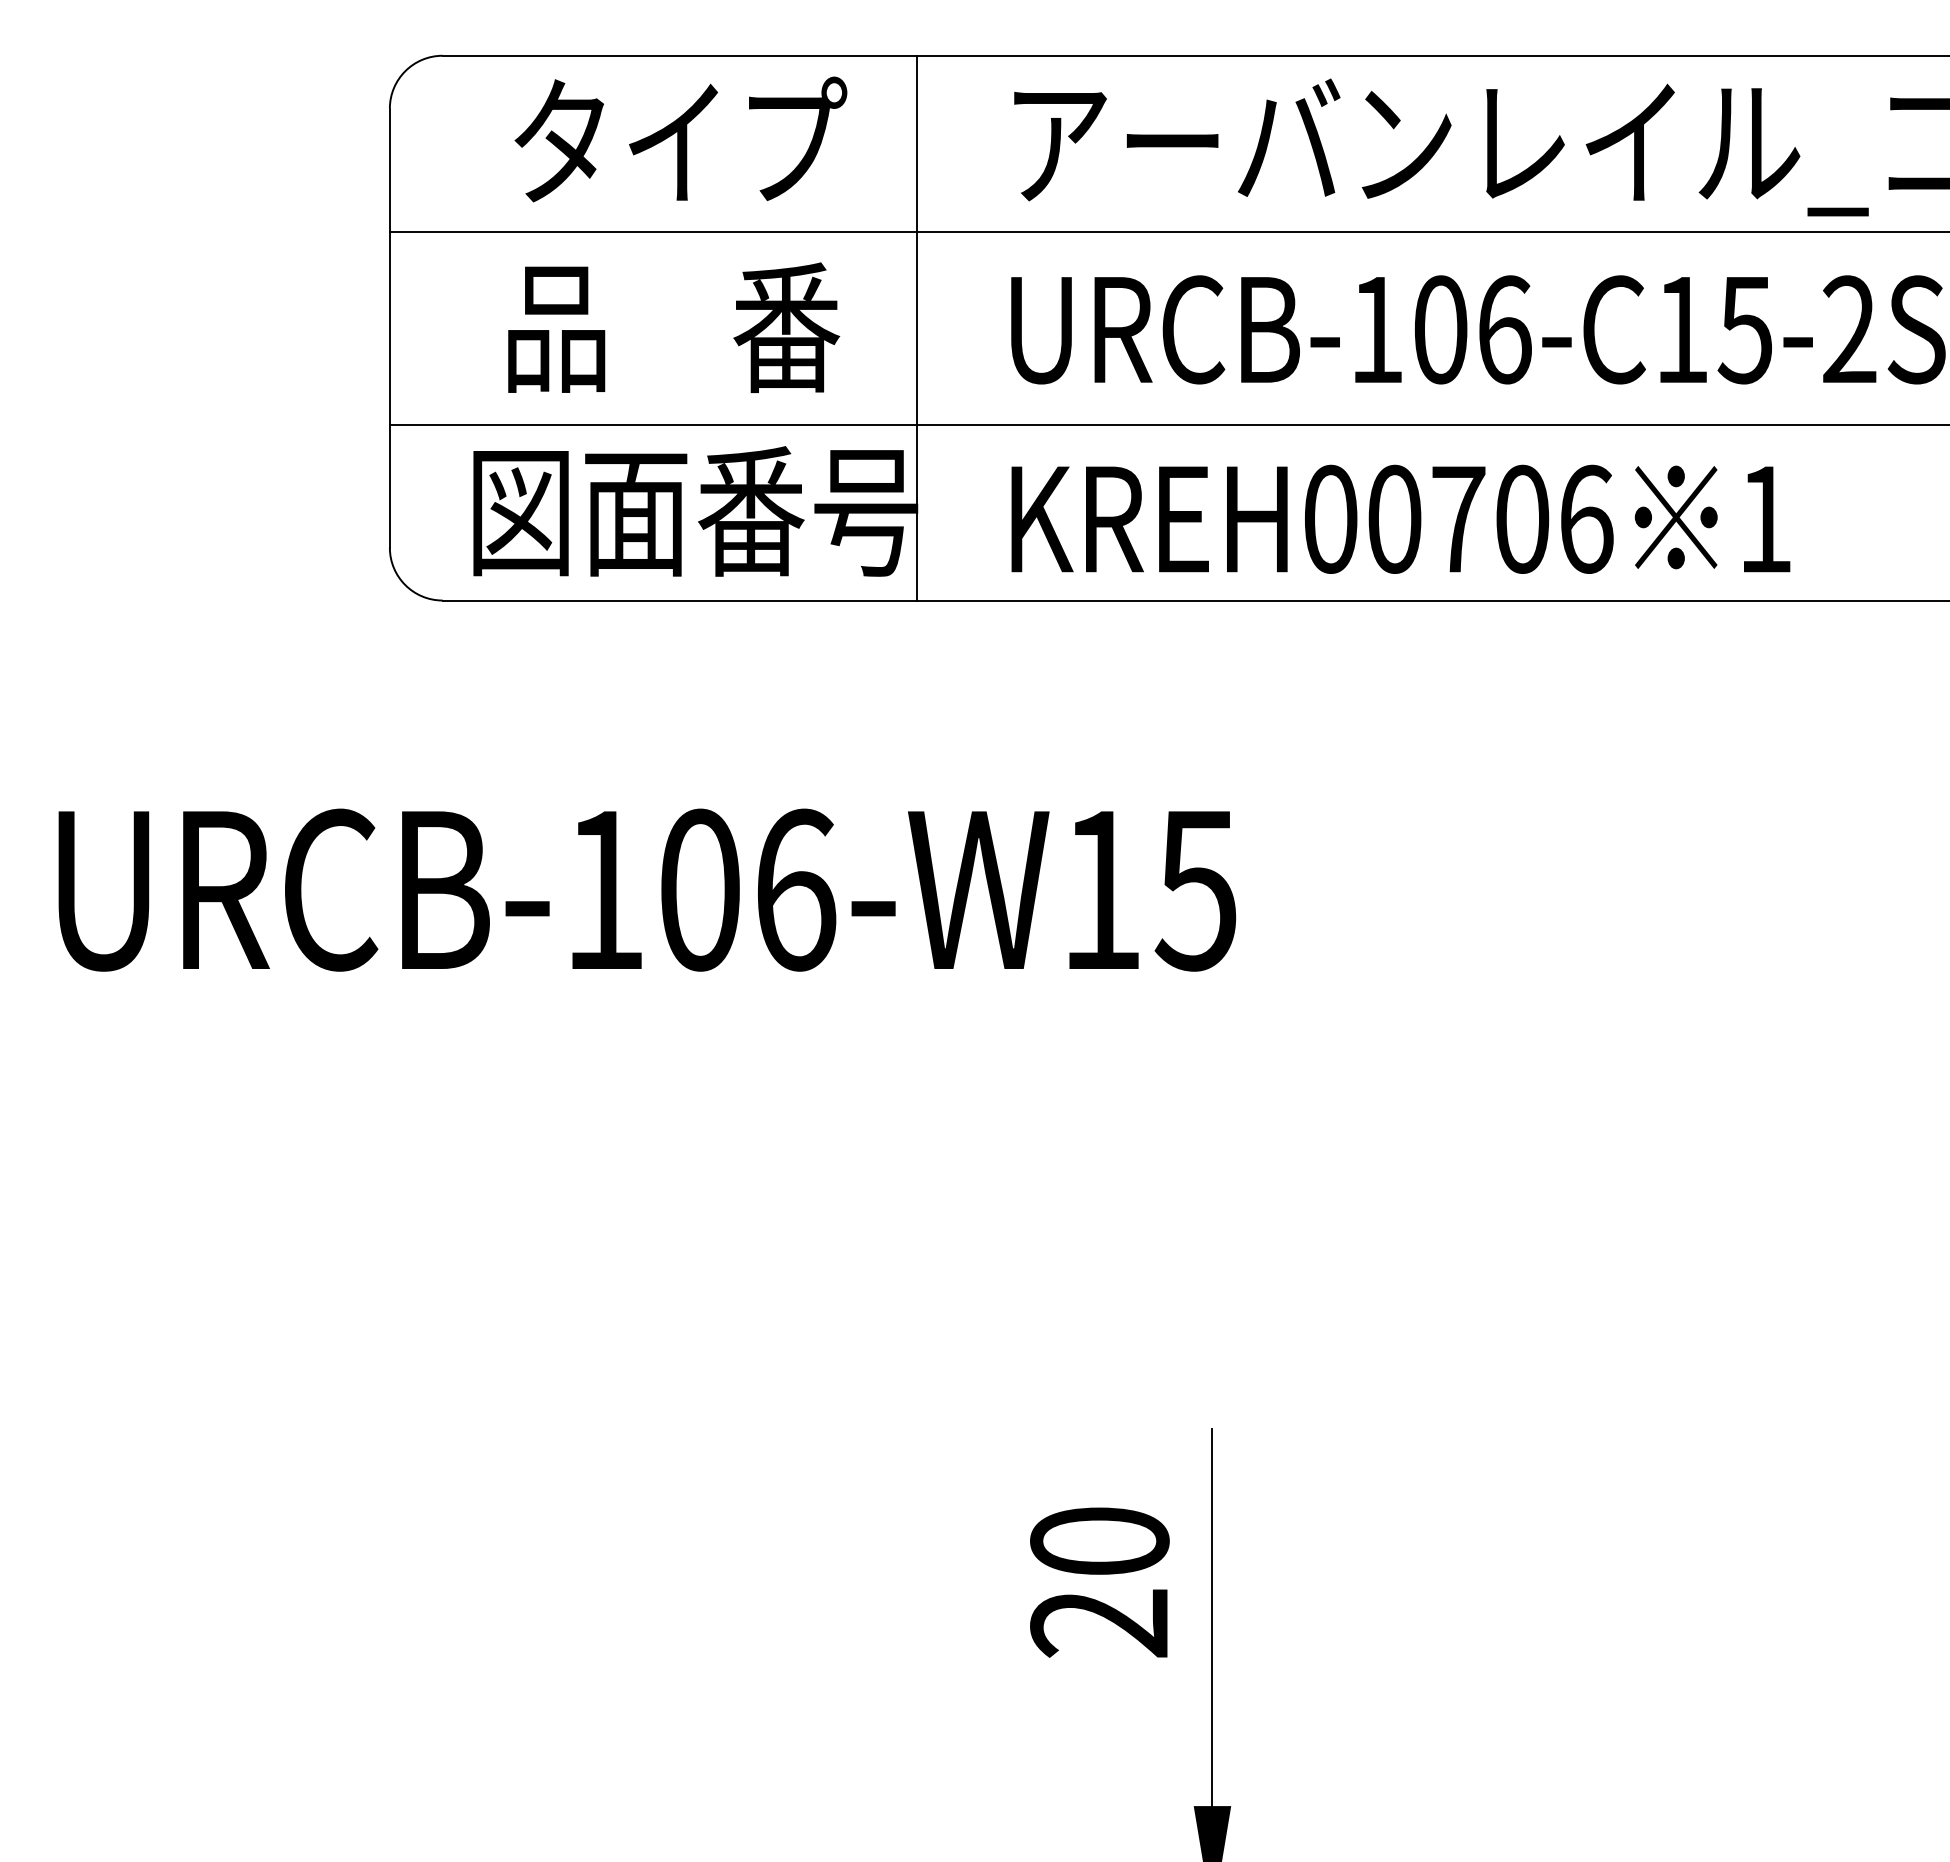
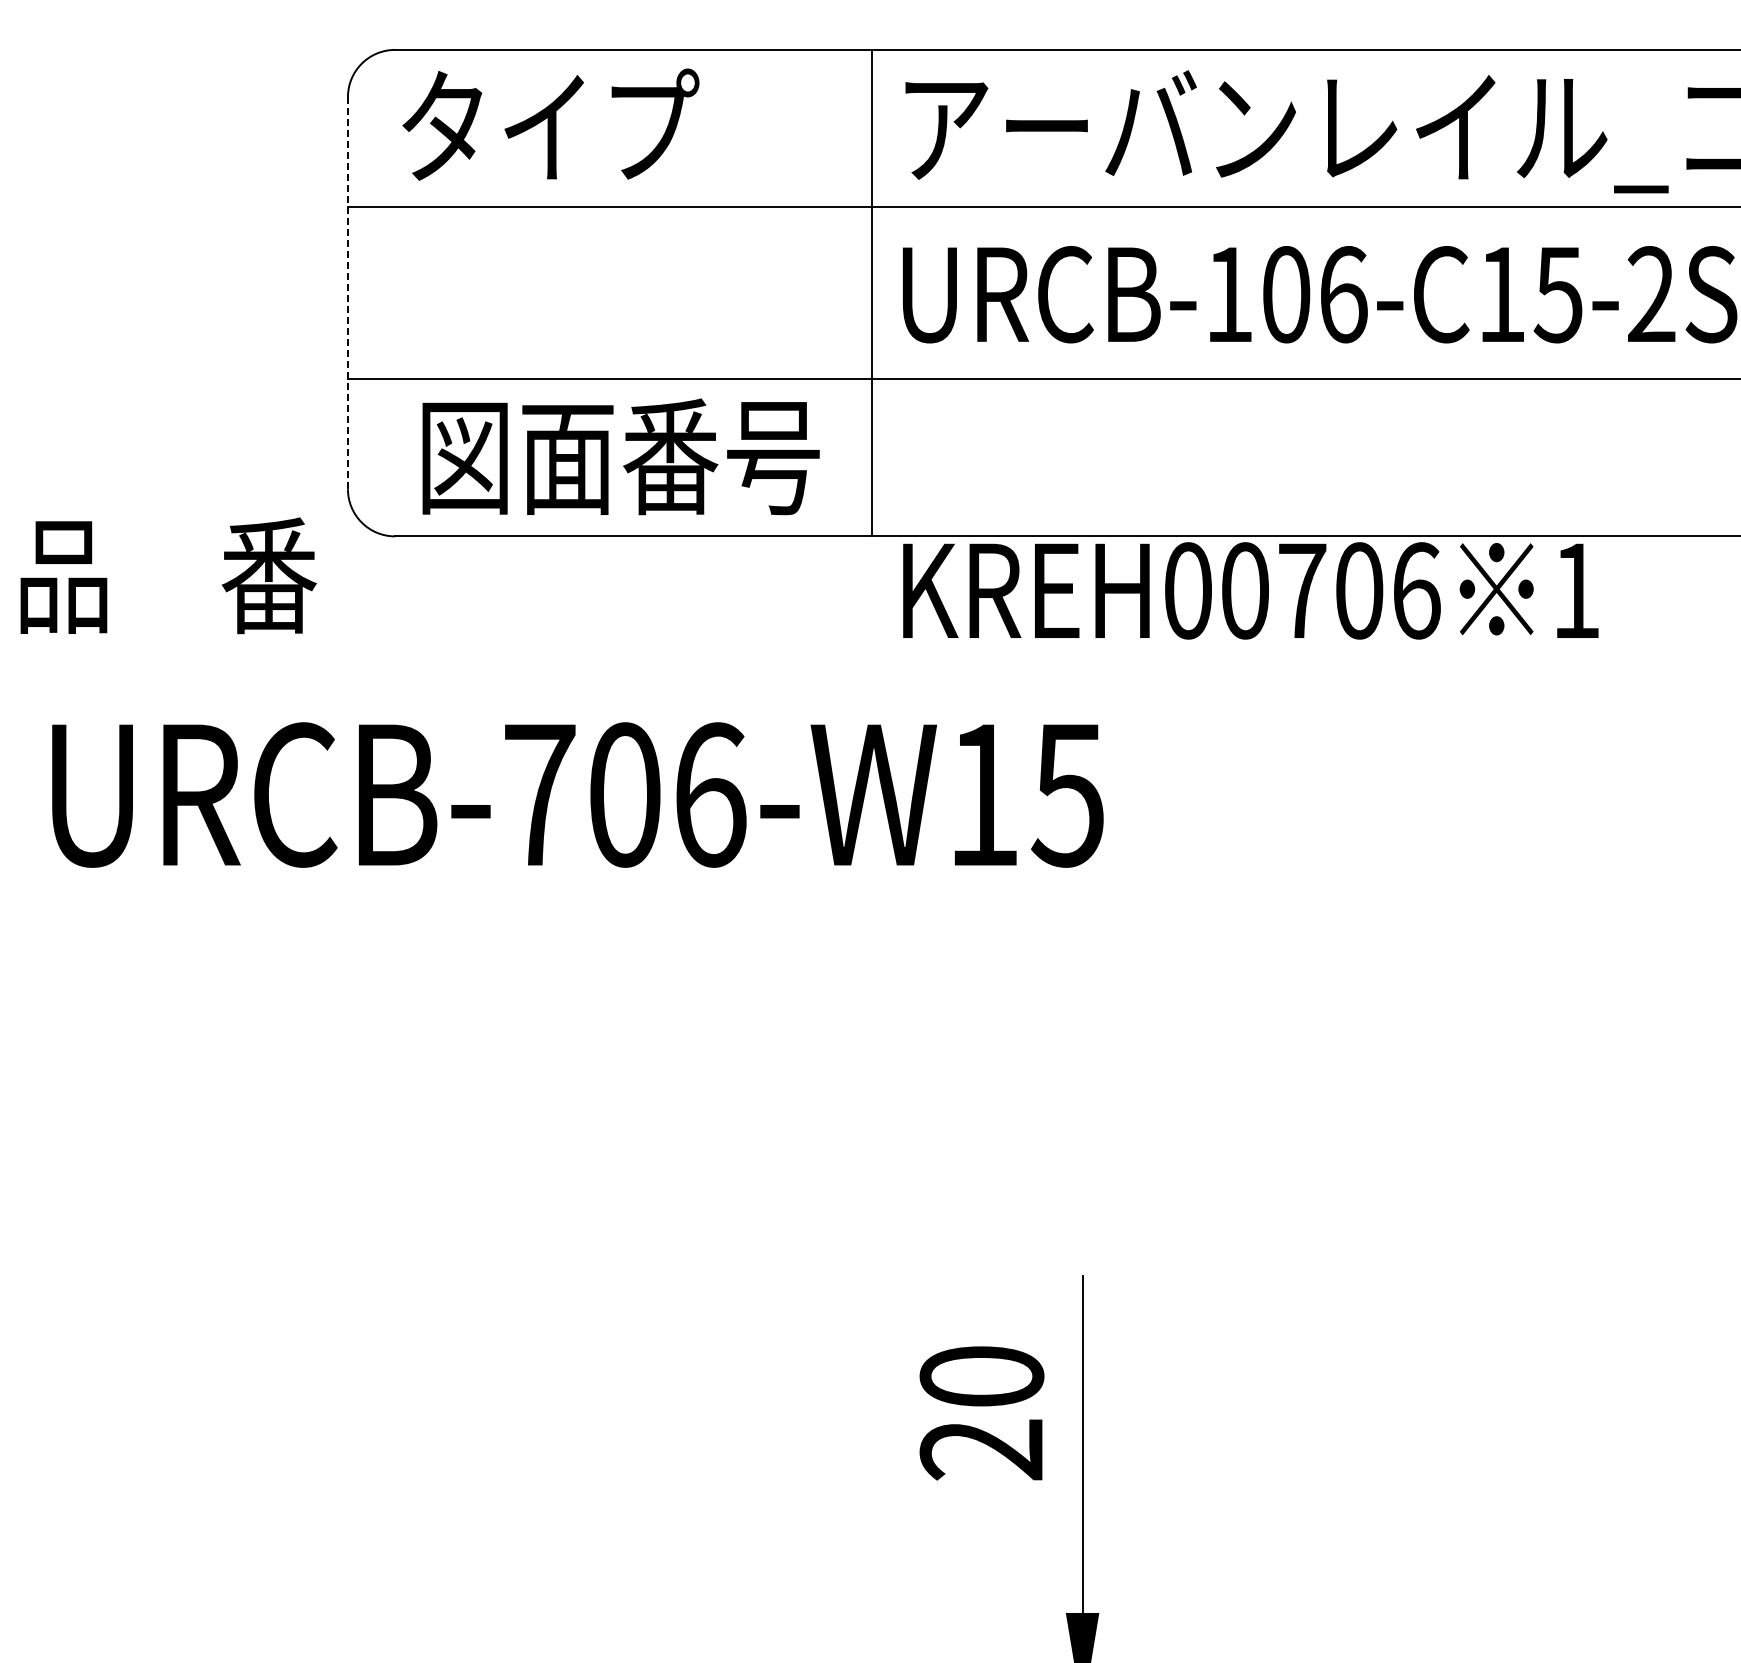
text: (680, 139) -> (550, 124), moved
text: (673, 327) -> (168, 575), moved
line: (917, 327) -> (872, 292), moved
line: (389, 328) -> (347, 293), solid -> dashed
text: (1400, 518) -> (1250, 590), moved
text: (605, 889) -> (540, 794), URCB-106-W15 -> URCB-706-W15

